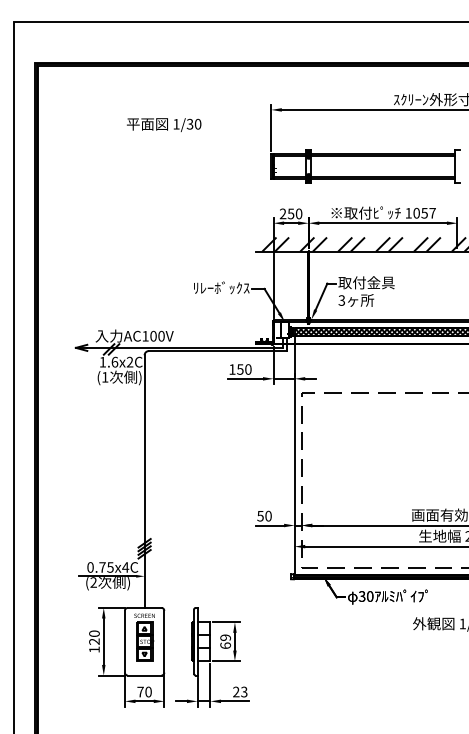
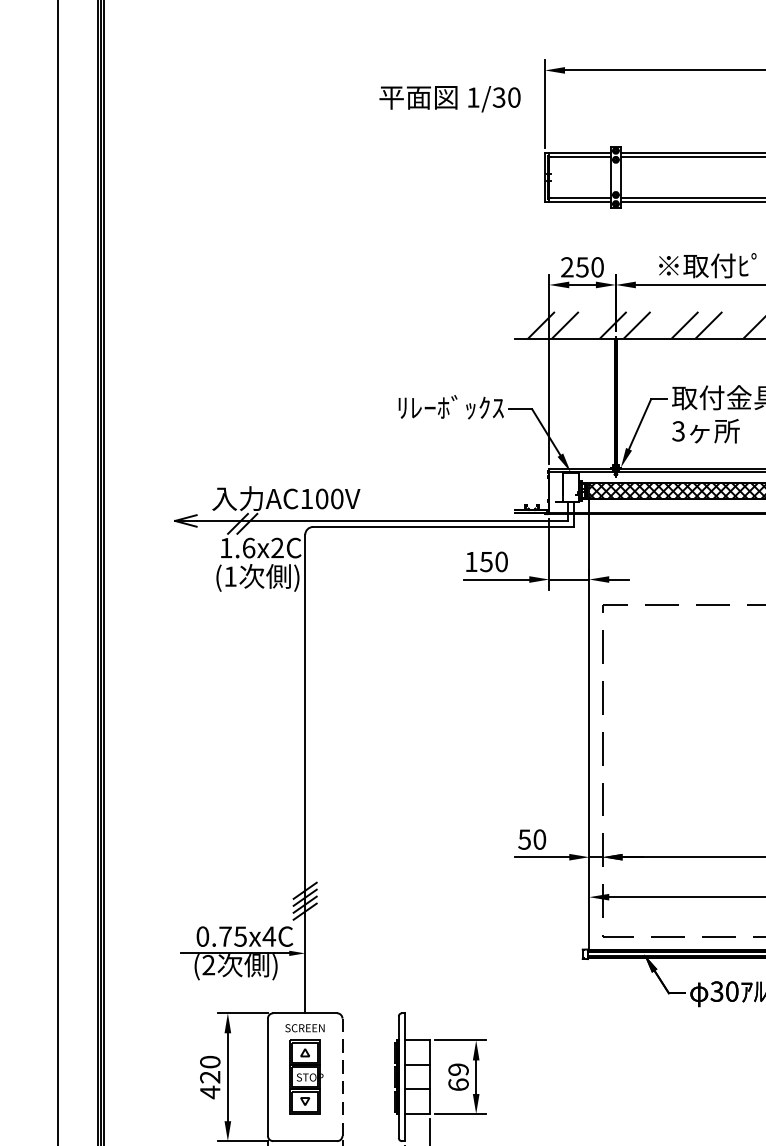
text: (164, 124) -> (450, 98), moved
line: (164, 641) -> (342, 1076), solid -> dashed
text: (94, 649) -> (210, 1091), 120 -> 420

